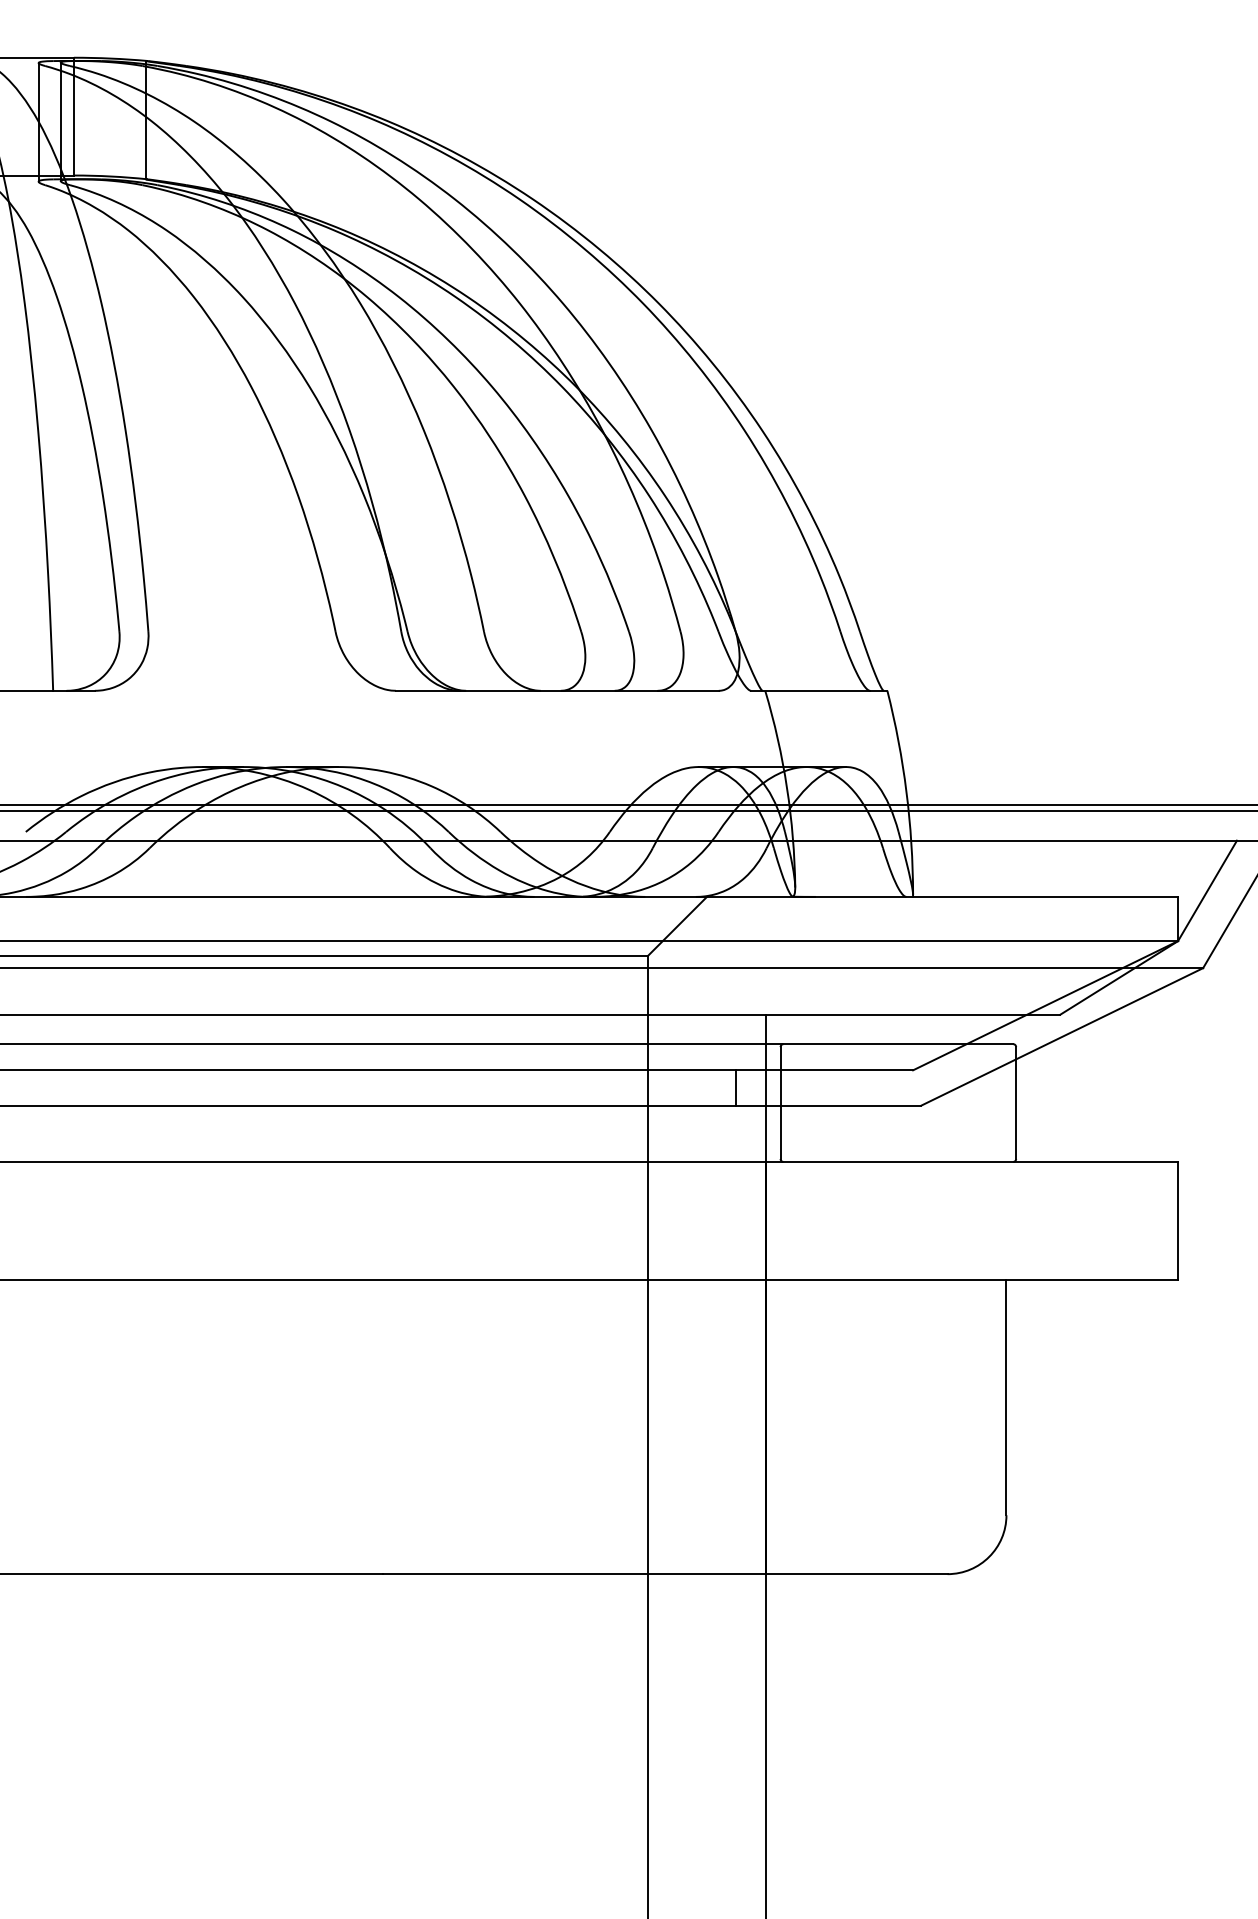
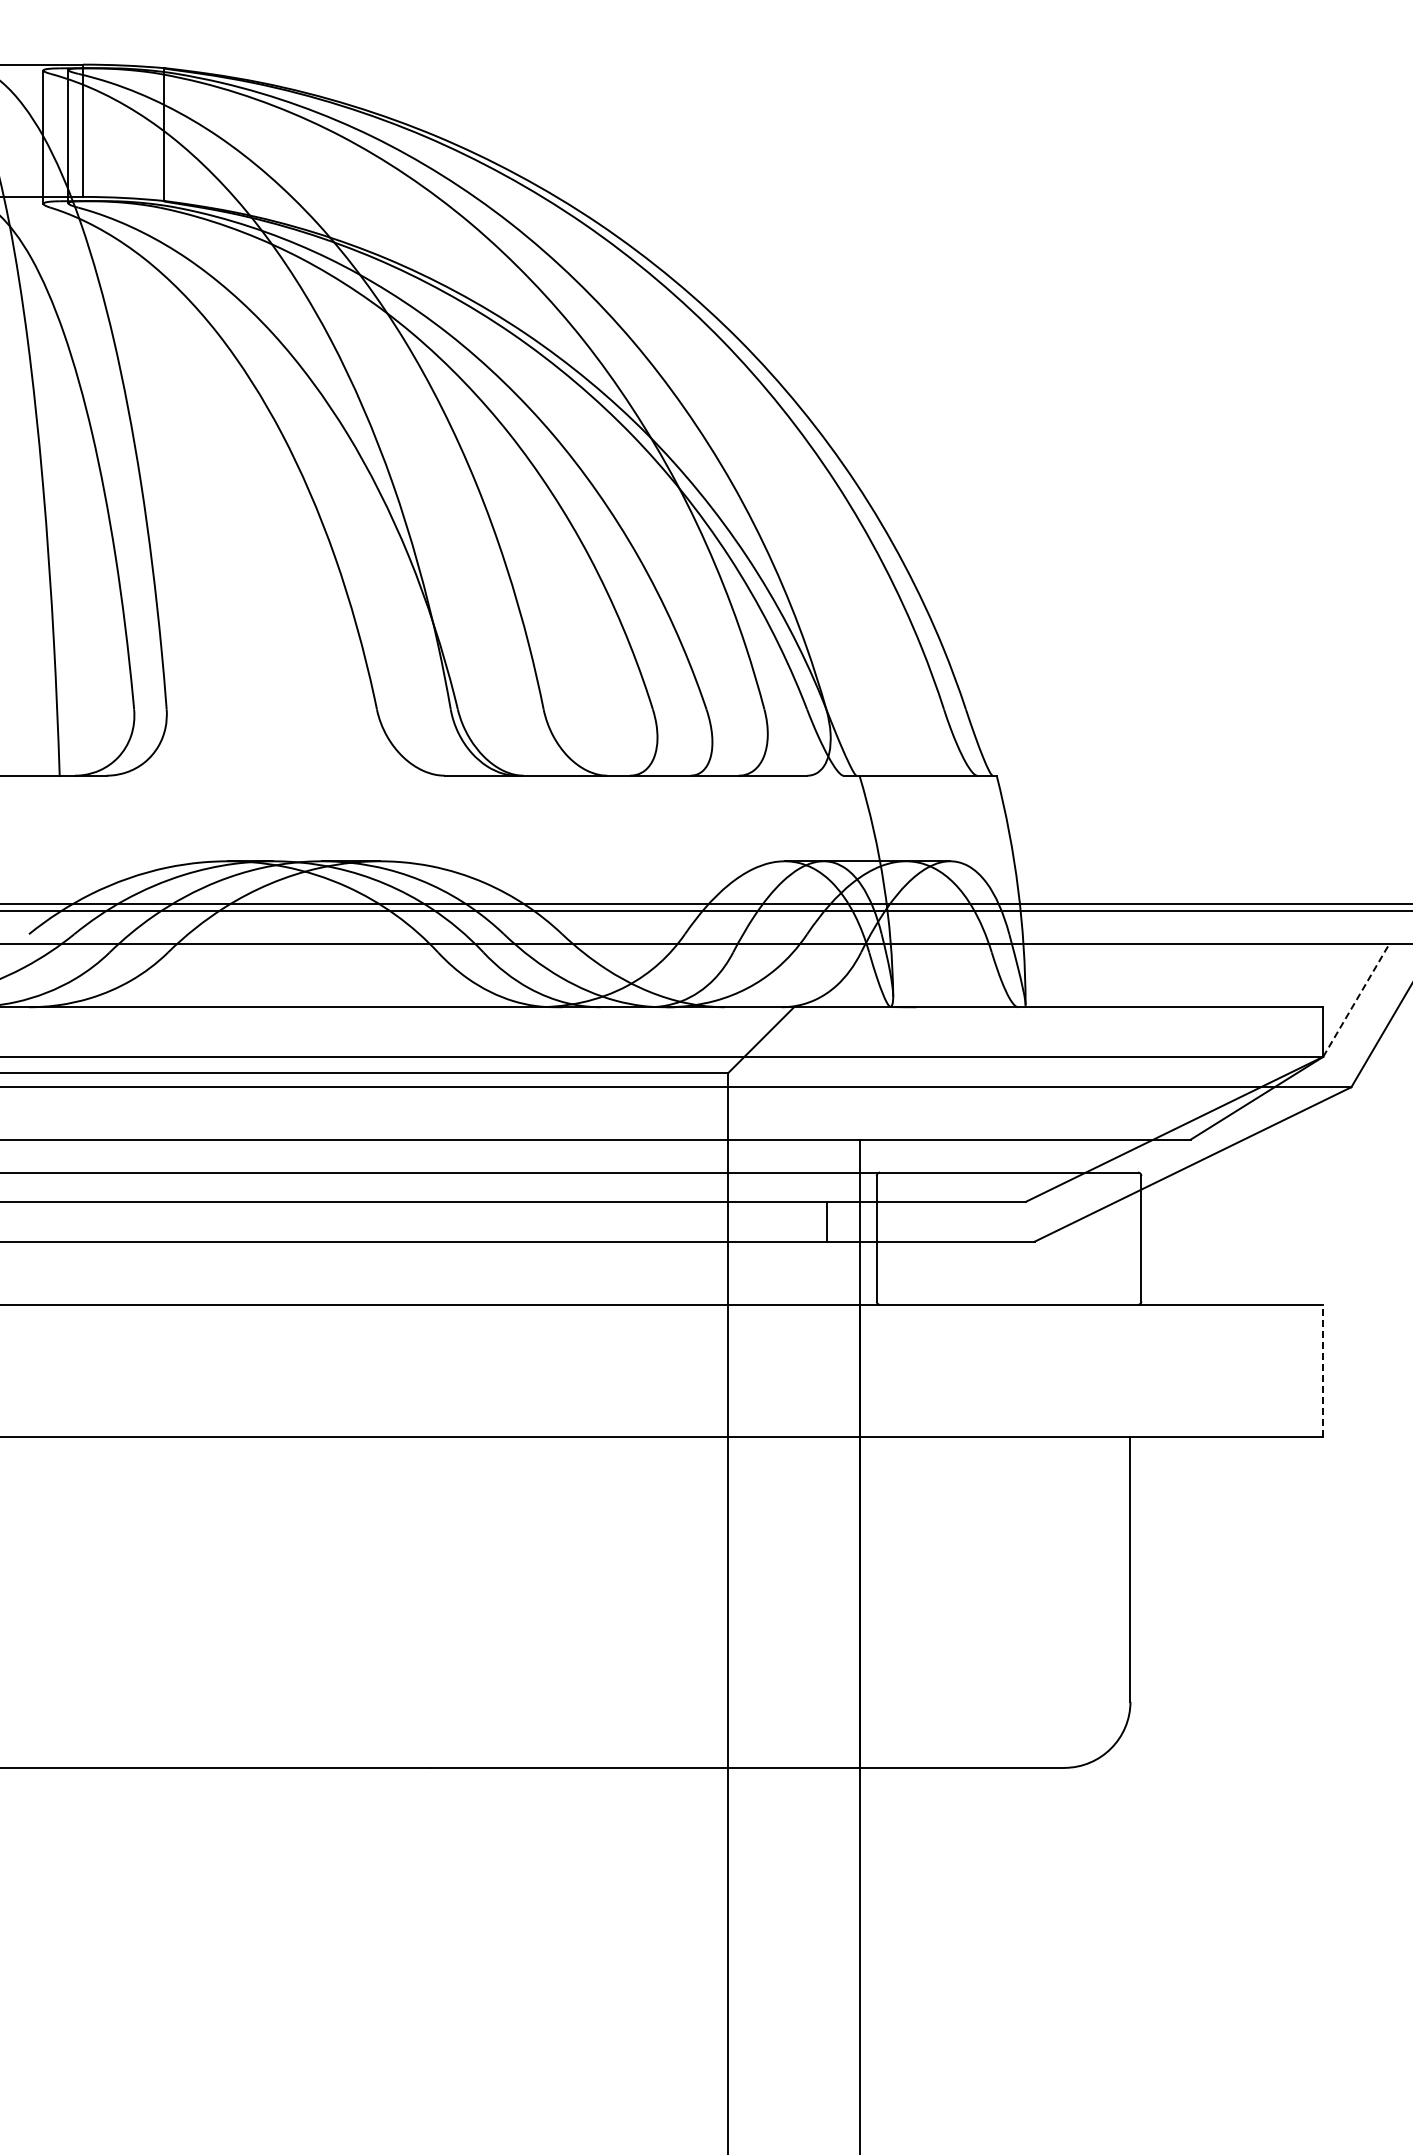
line: (1207, 890) -> (1356, 1000), solid -> dashed
line: (1178, 1220) -> (1323, 1370), solid -> dashed

